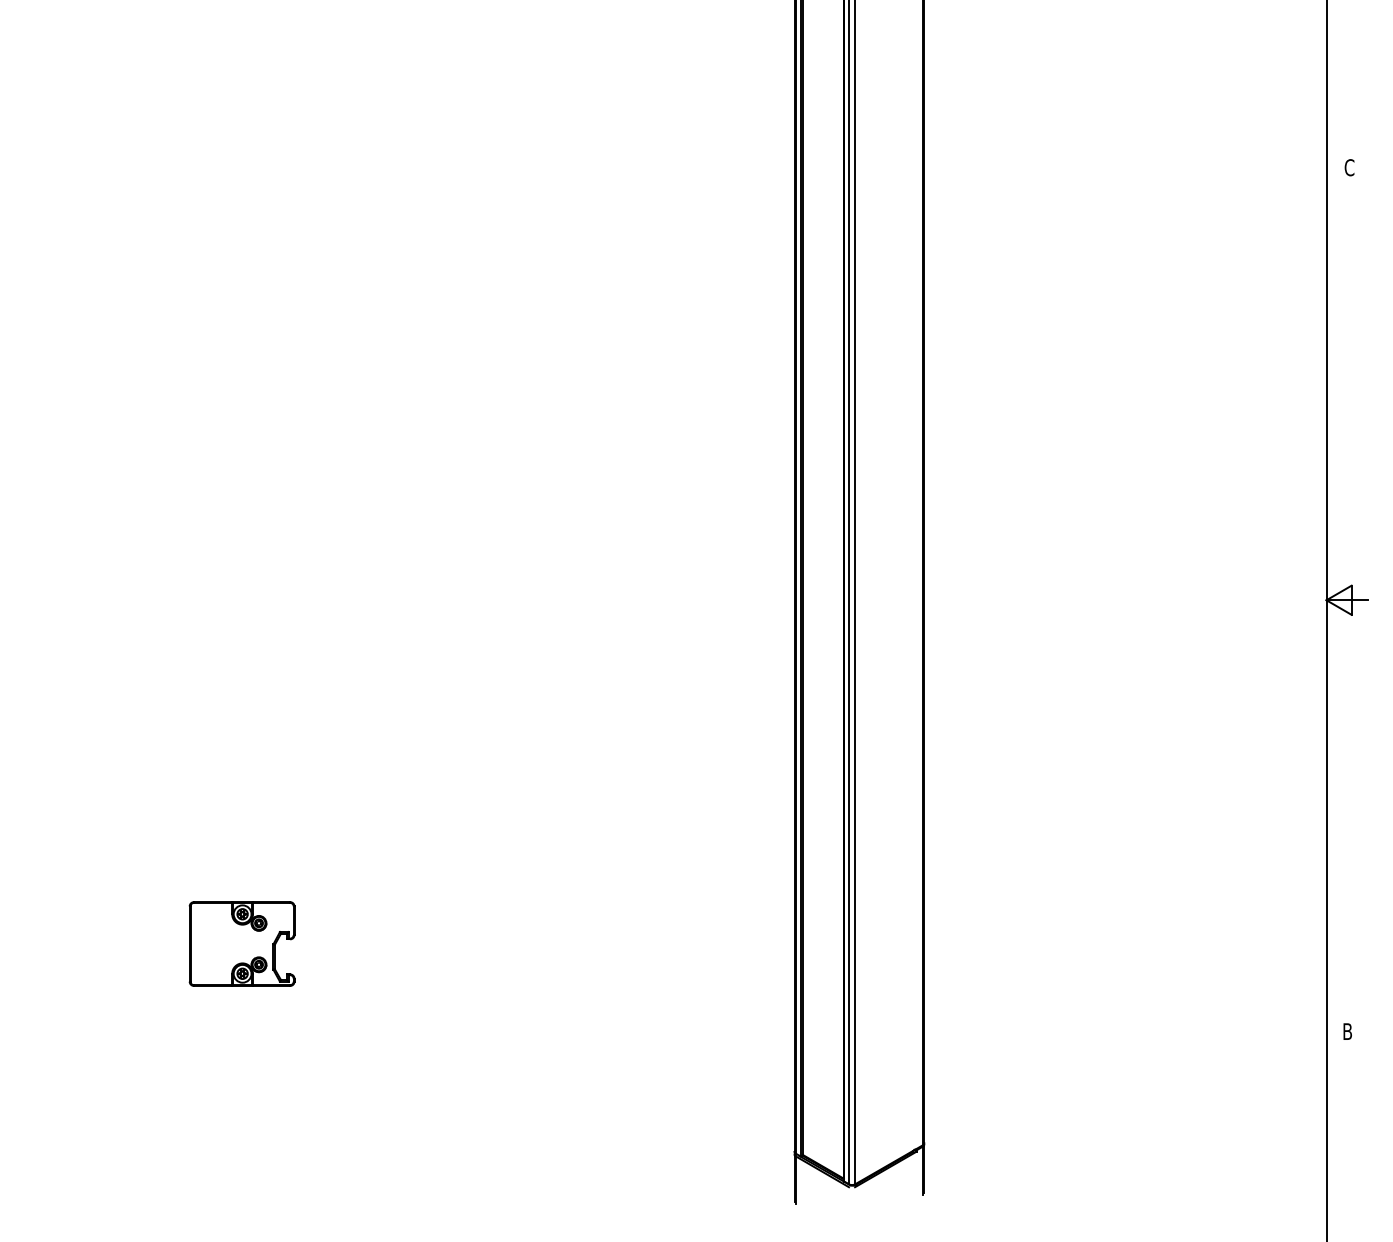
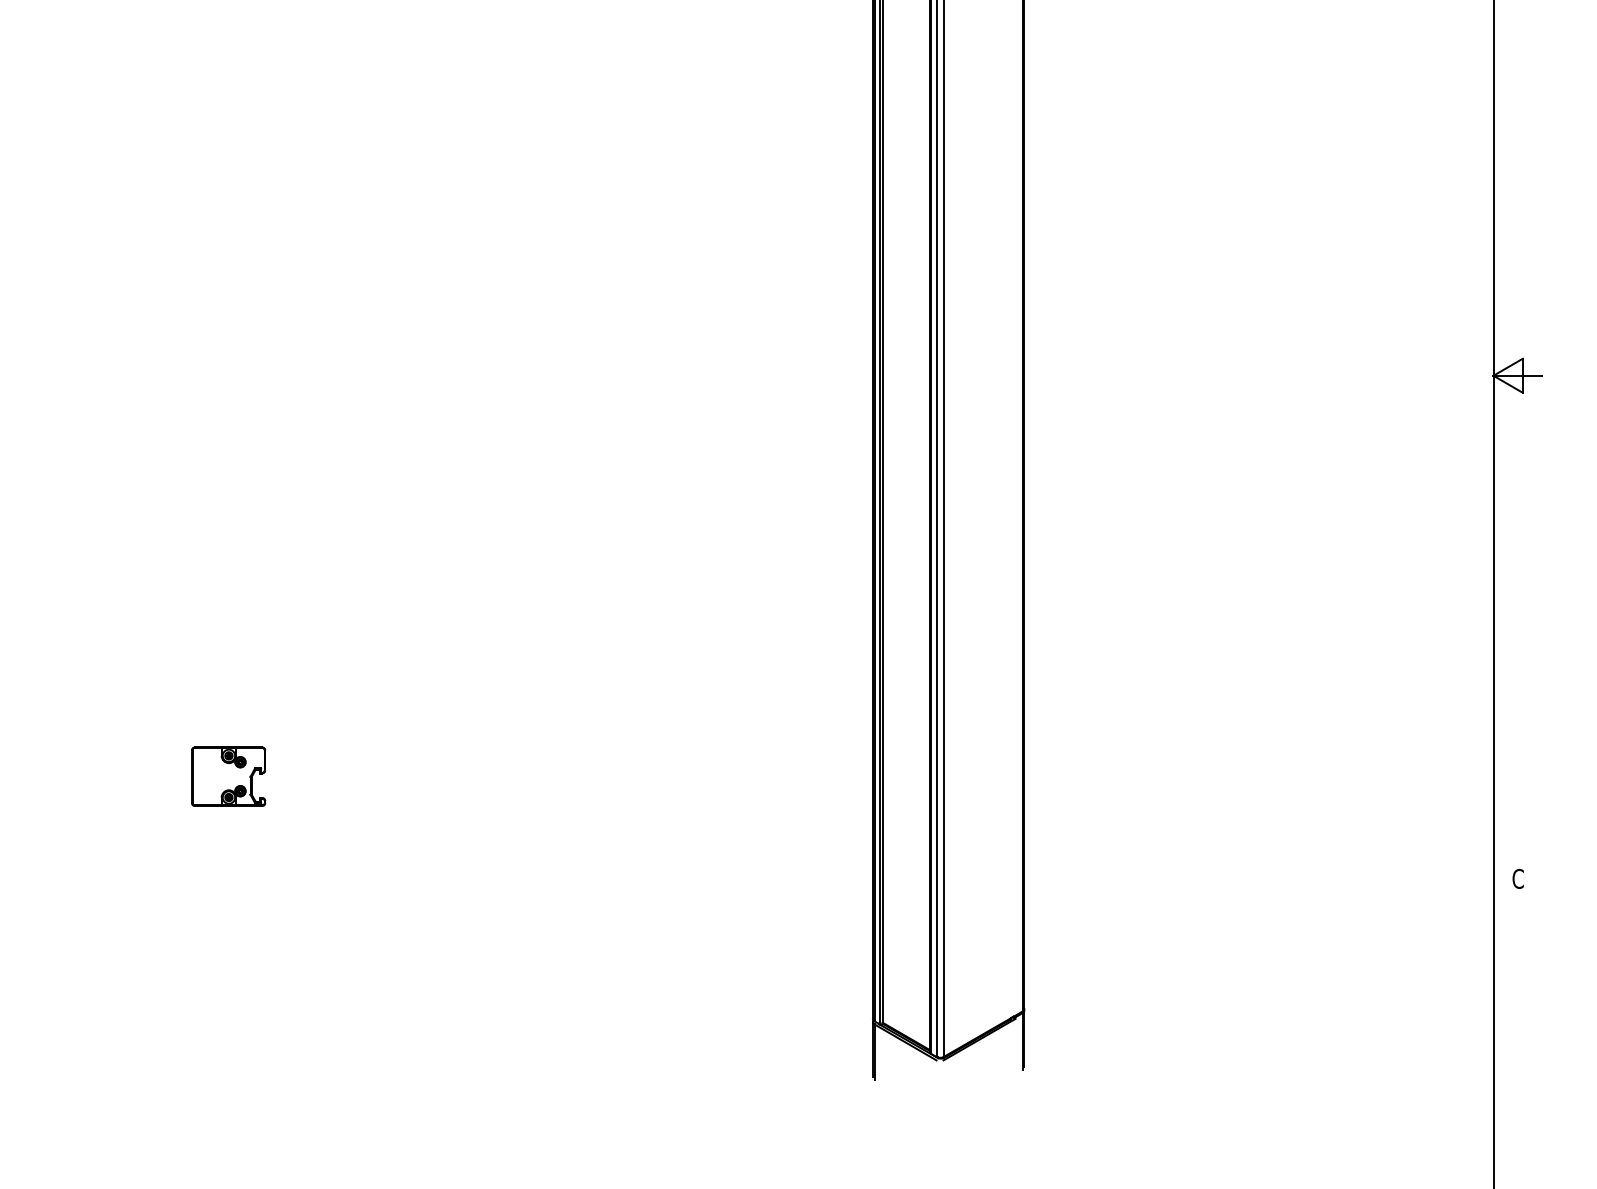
part: (241, 943) -> (227, 776), size x0.6
text: (1347, 1031) -> (1517, 878), B -> C

